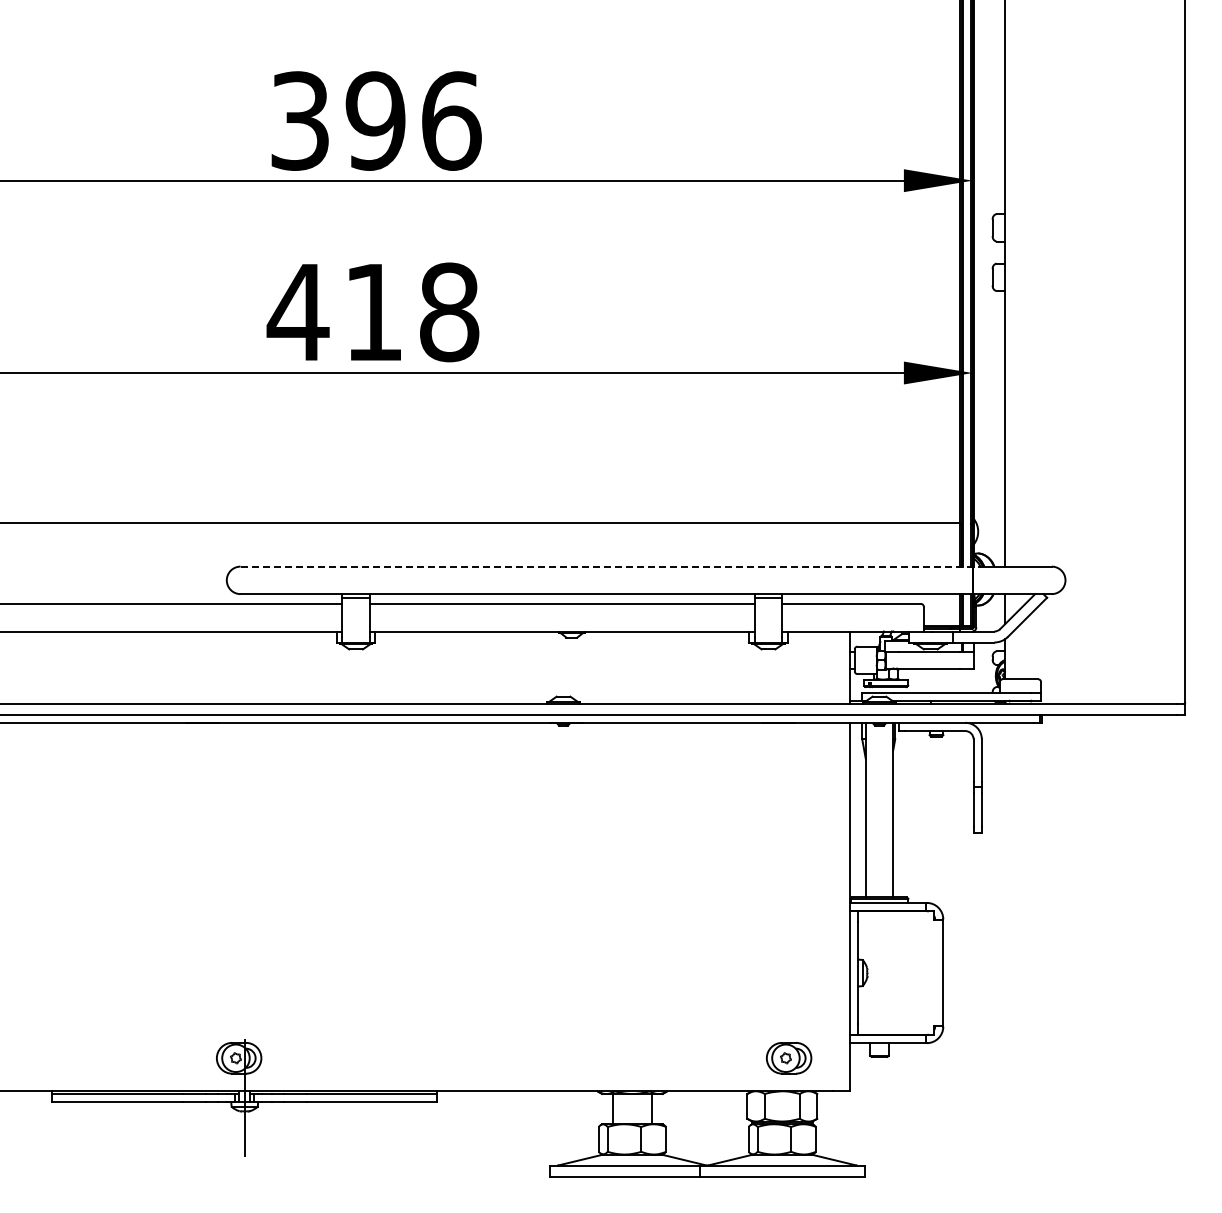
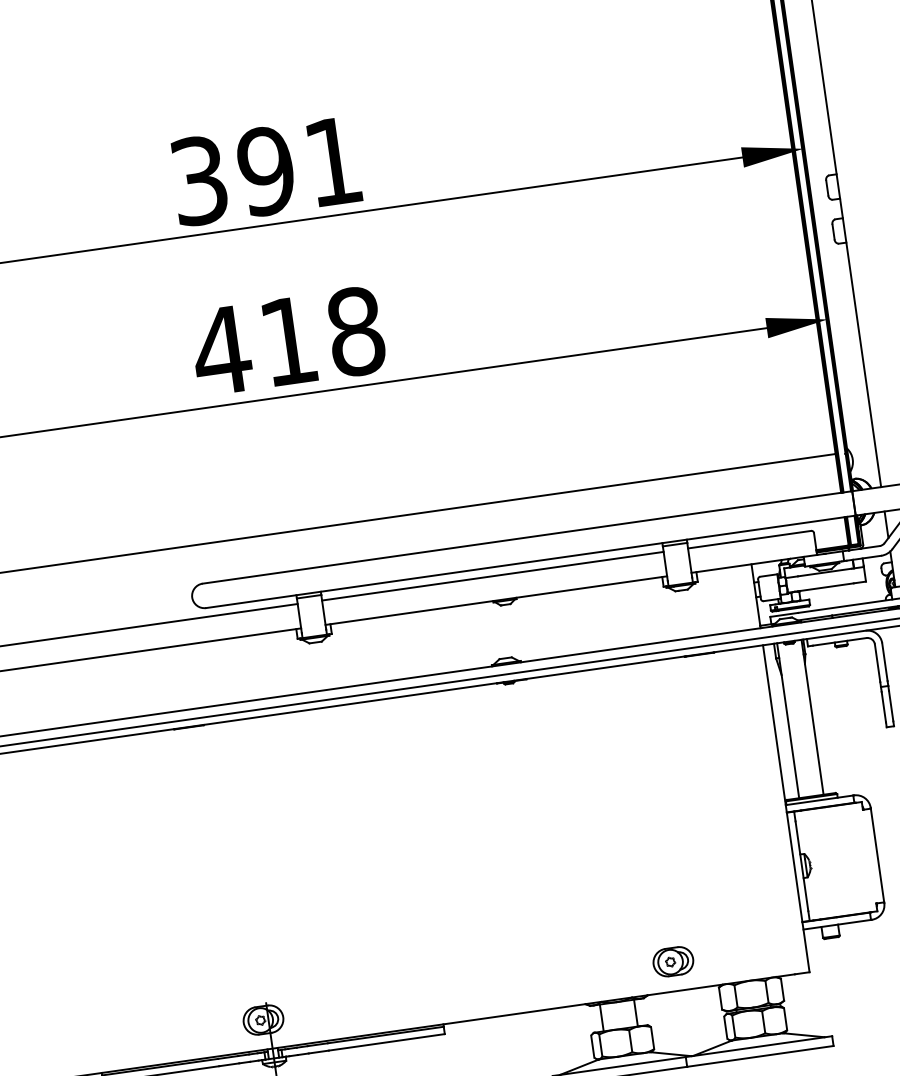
text: (451, 120) -> (333, 161), 396 -> 391
line: (612, 566) -> (532, 536), dashed -> solid
part: (789, 1058) -> (673, 961), moved

